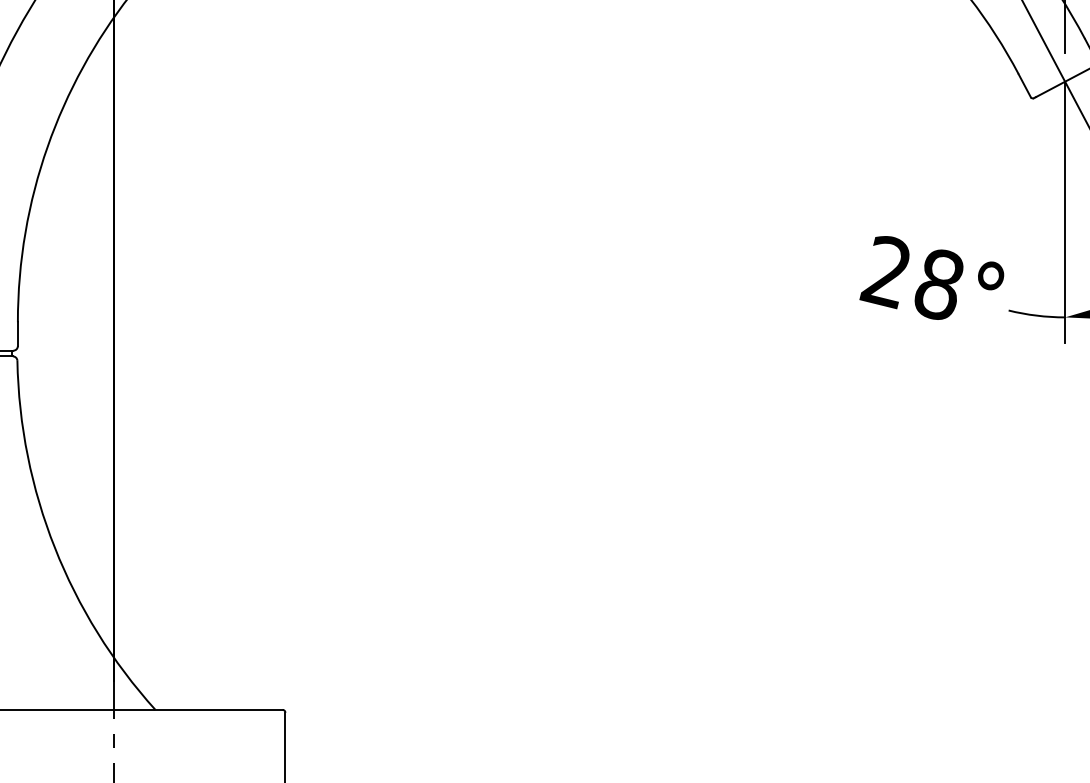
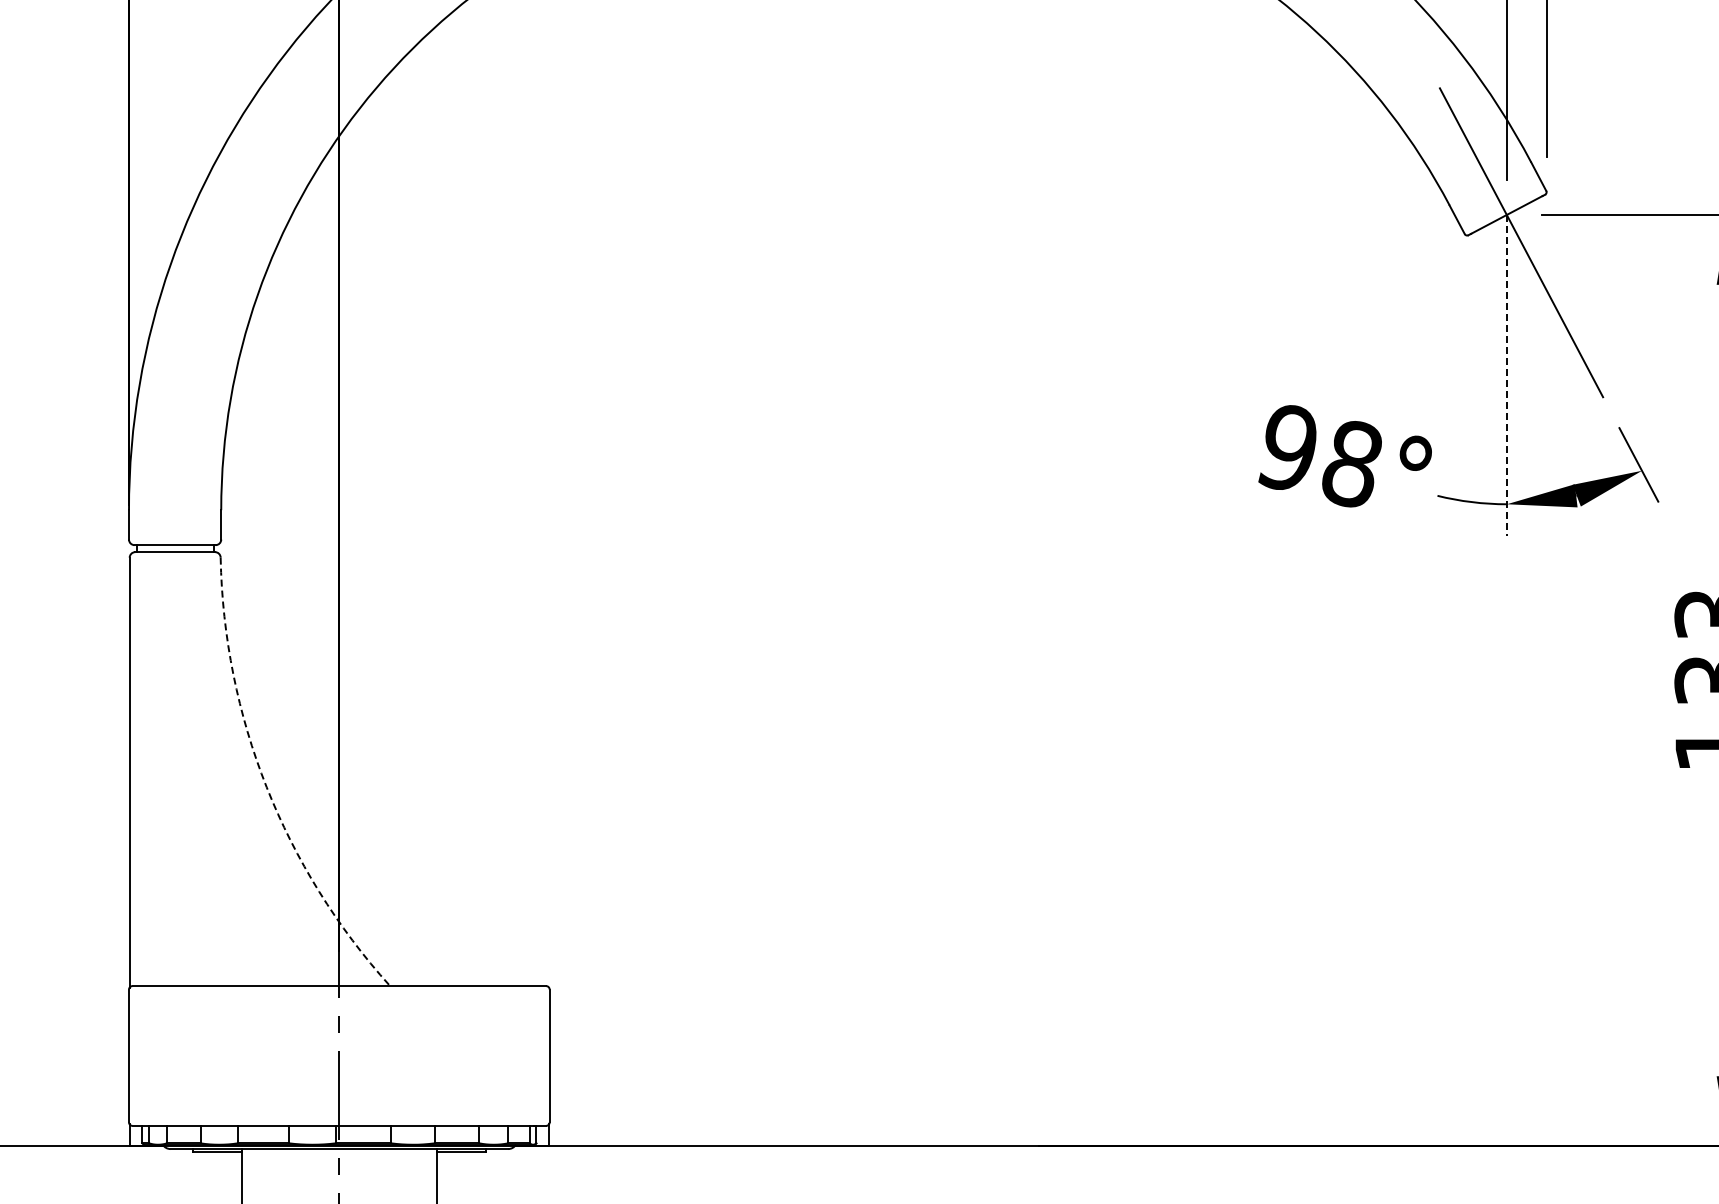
line: (1064, 212) -> (1506, 375), solid -> dashed
text: (884, 272) -> (1285, 449), 28° -> 98°
arc: (54, 548) -> (266, 787), solid -> dashed

